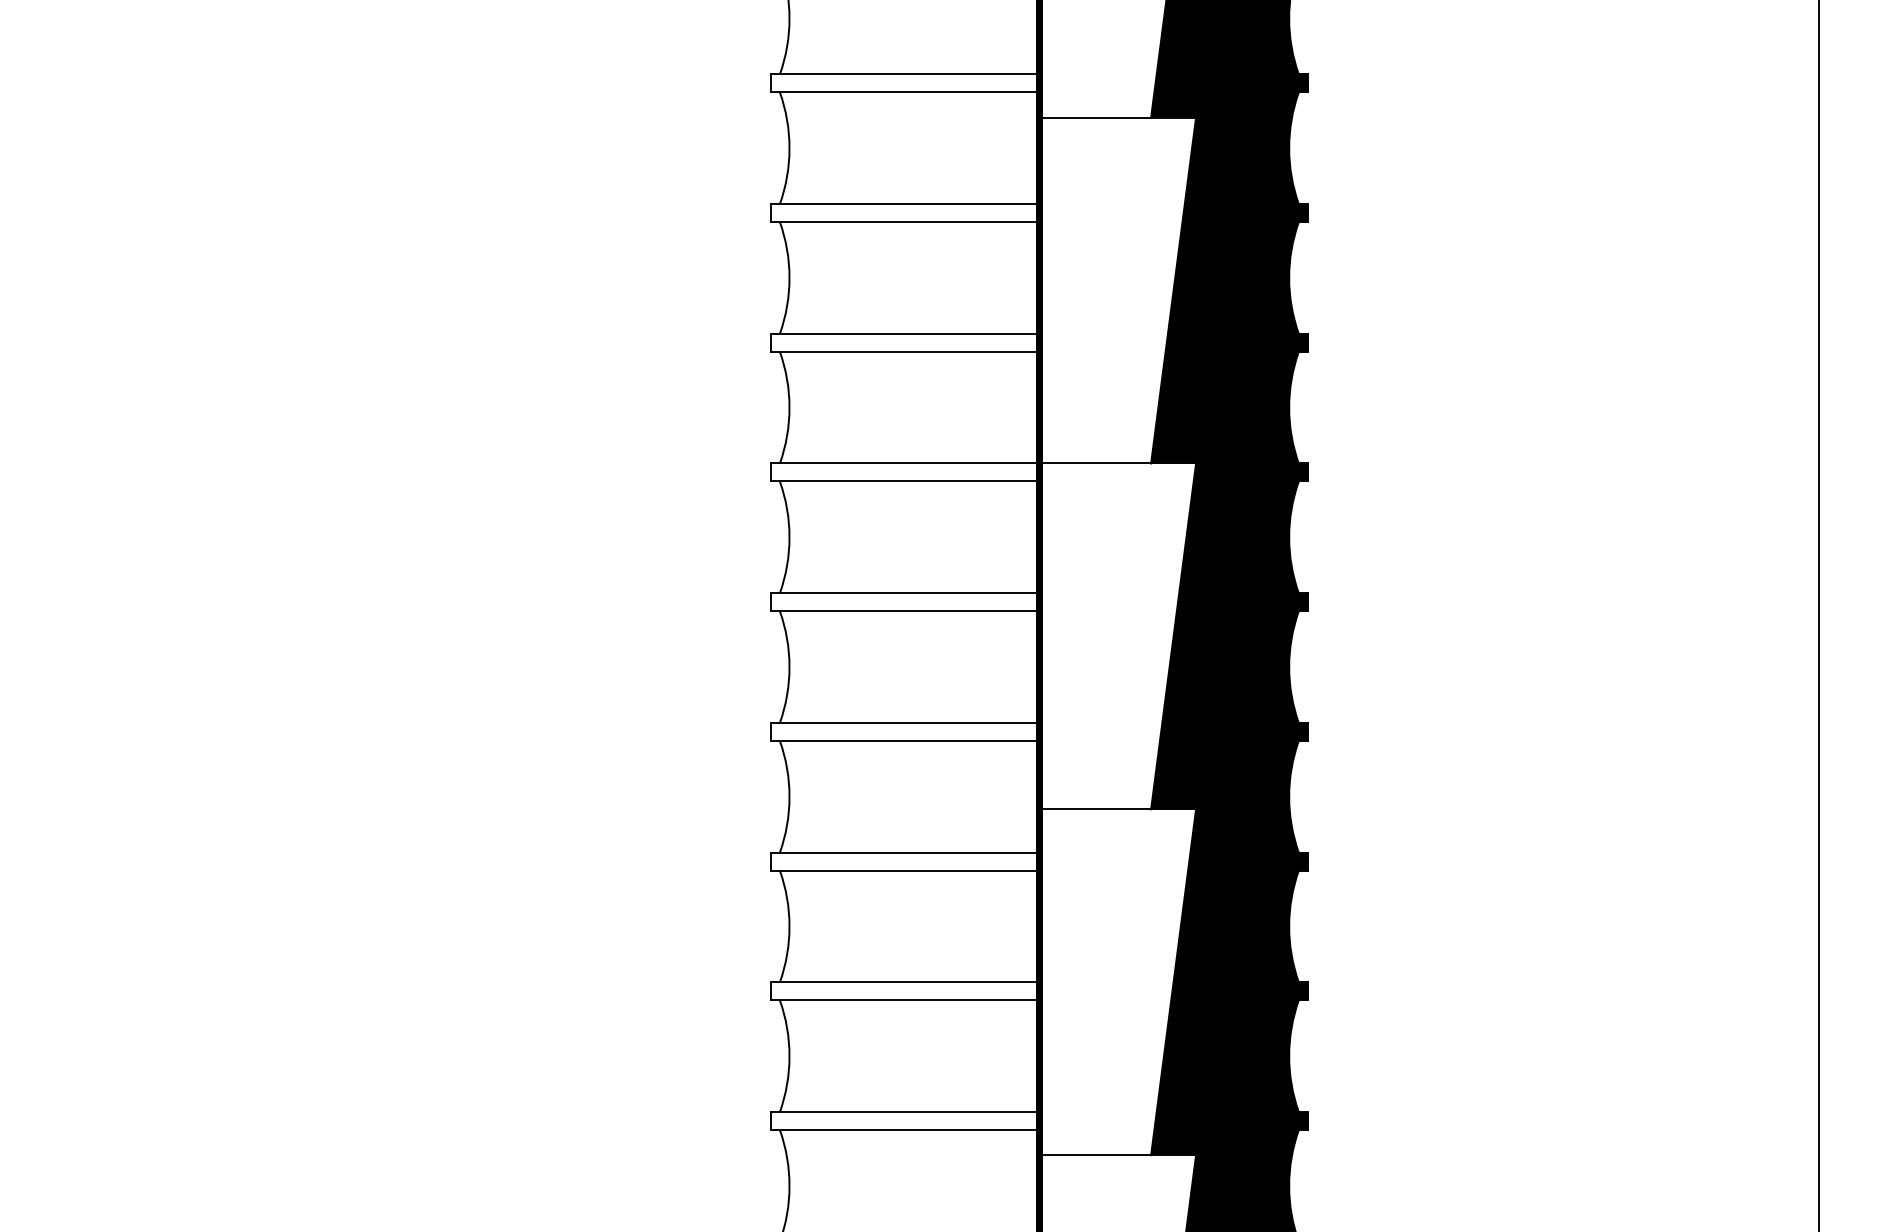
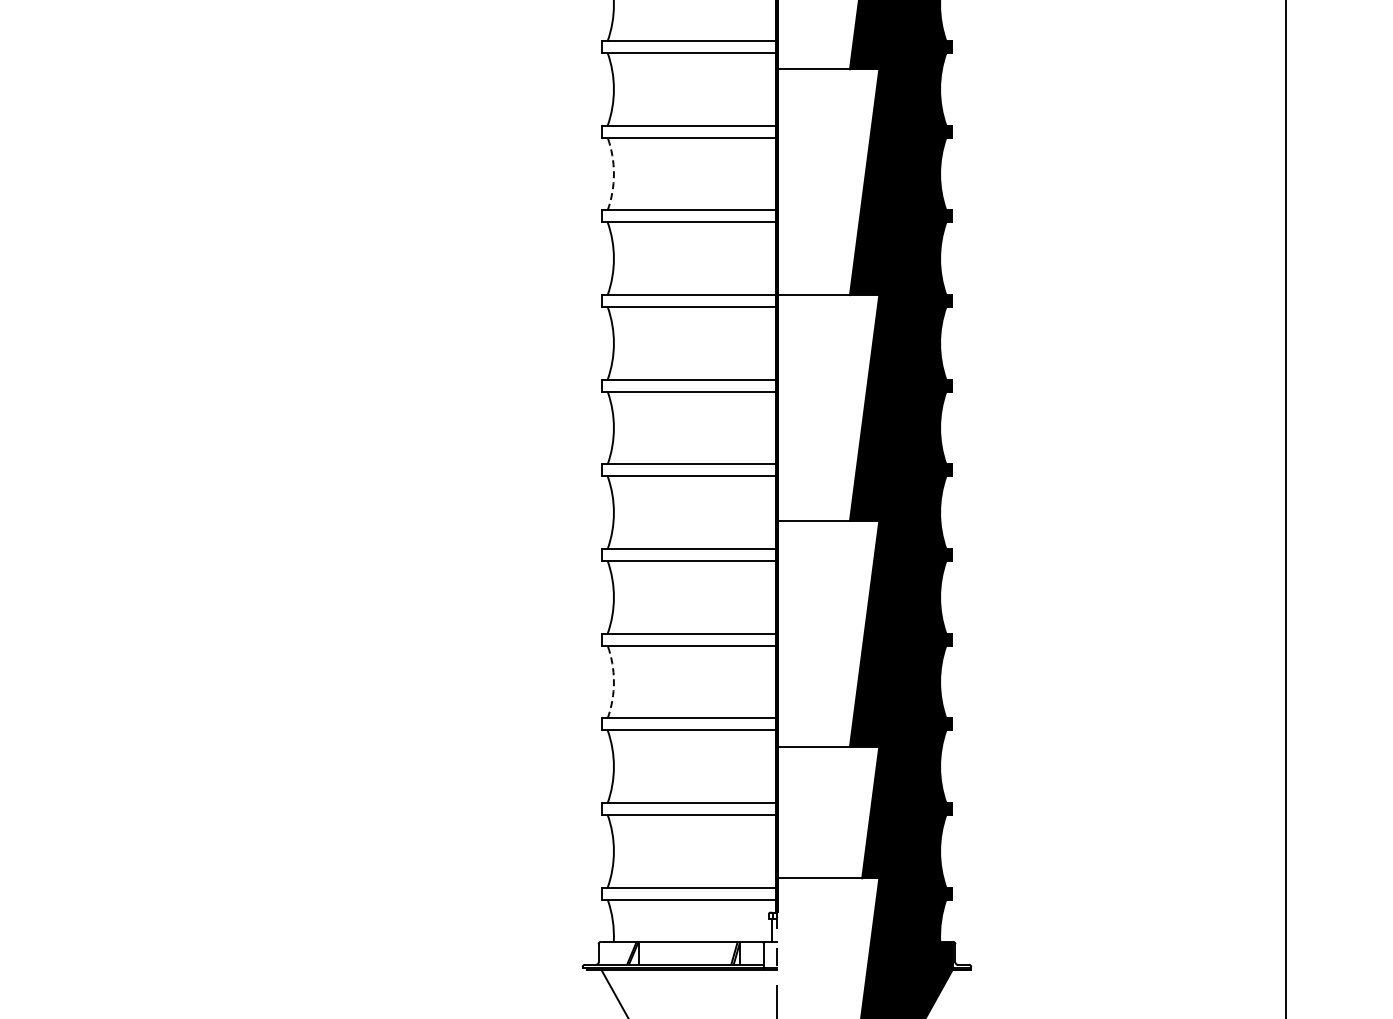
arc: (788, 278) -> (613, 174), solid -> dashed
arc: (788, 1056) -> (613, 682), solid -> dashed

